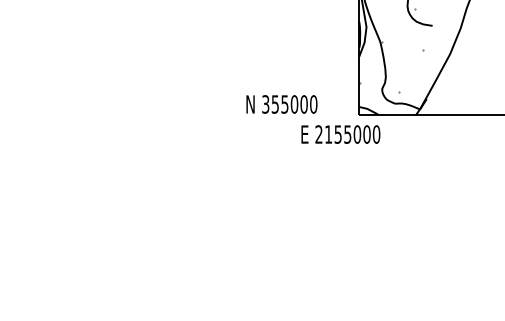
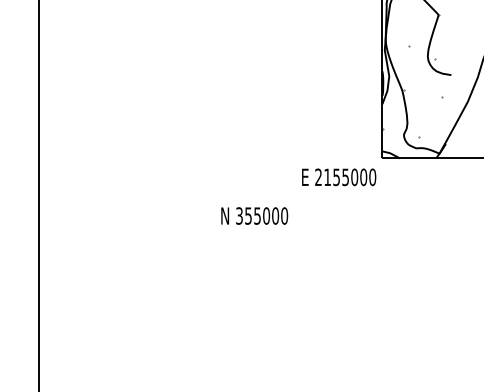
text: (281, 103) -> (254, 215), moved
text: (341, 134) -> (339, 177), moved

